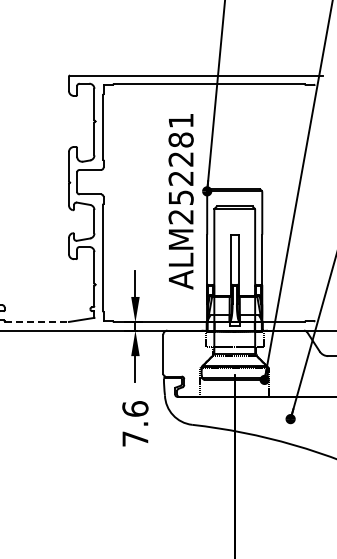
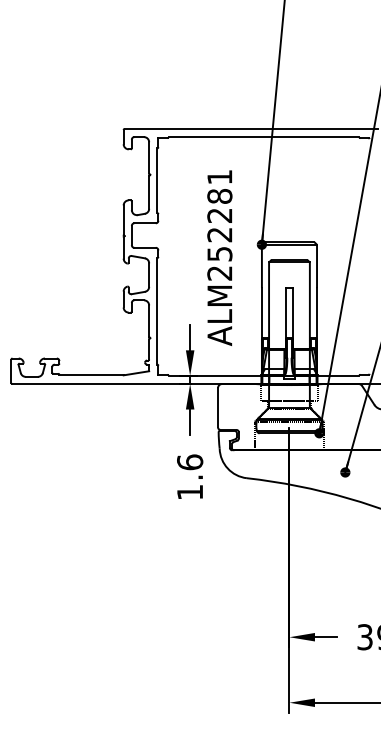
text: (180, 201) -> (219, 257), moved
line: (37, 322) -> (92, 375), dashed -> solid
text: (134, 439) -> (189, 492), 7.6 -> 1.6

